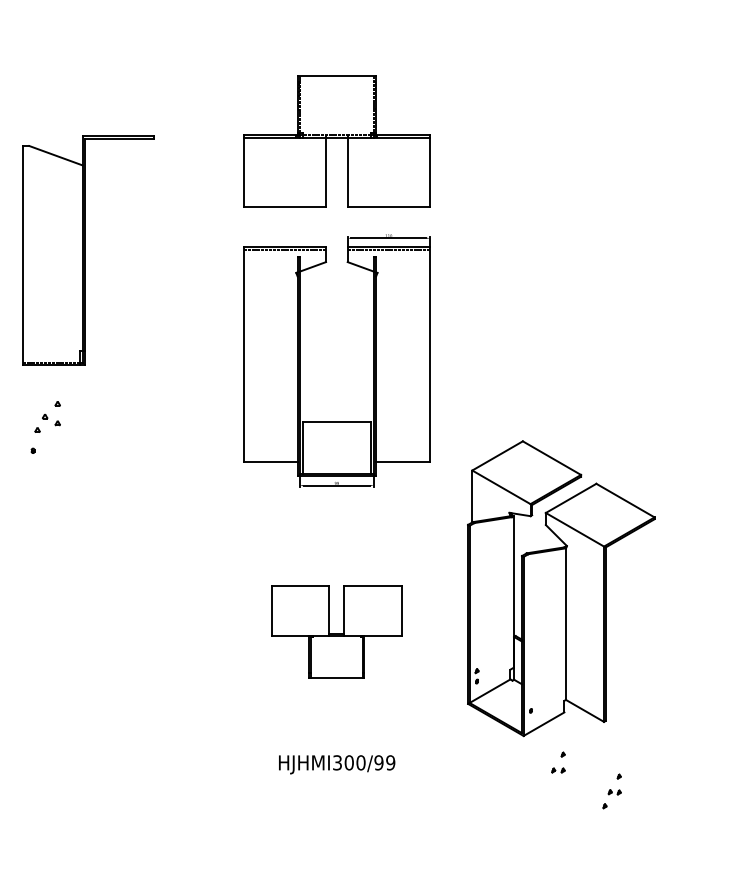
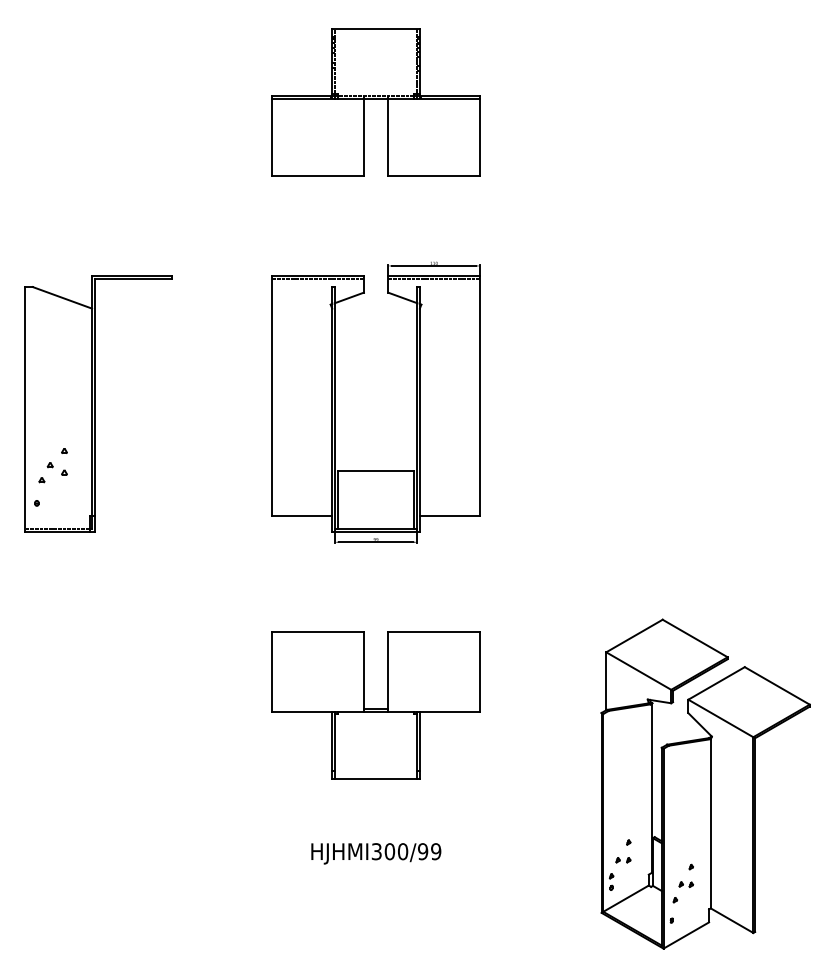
part: (336, 141) -> (375, 102), moved
part: (88, 250) -> (98, 403), moved
part: (561, 588) -> (705, 783), moved
part: (336, 631) -> (375, 705), size x1.43

